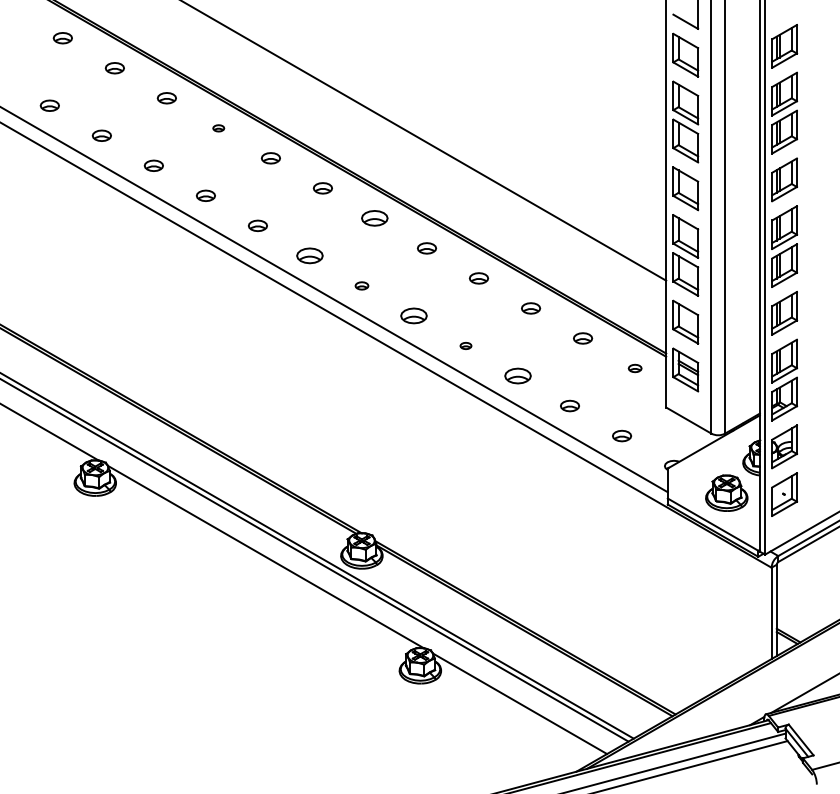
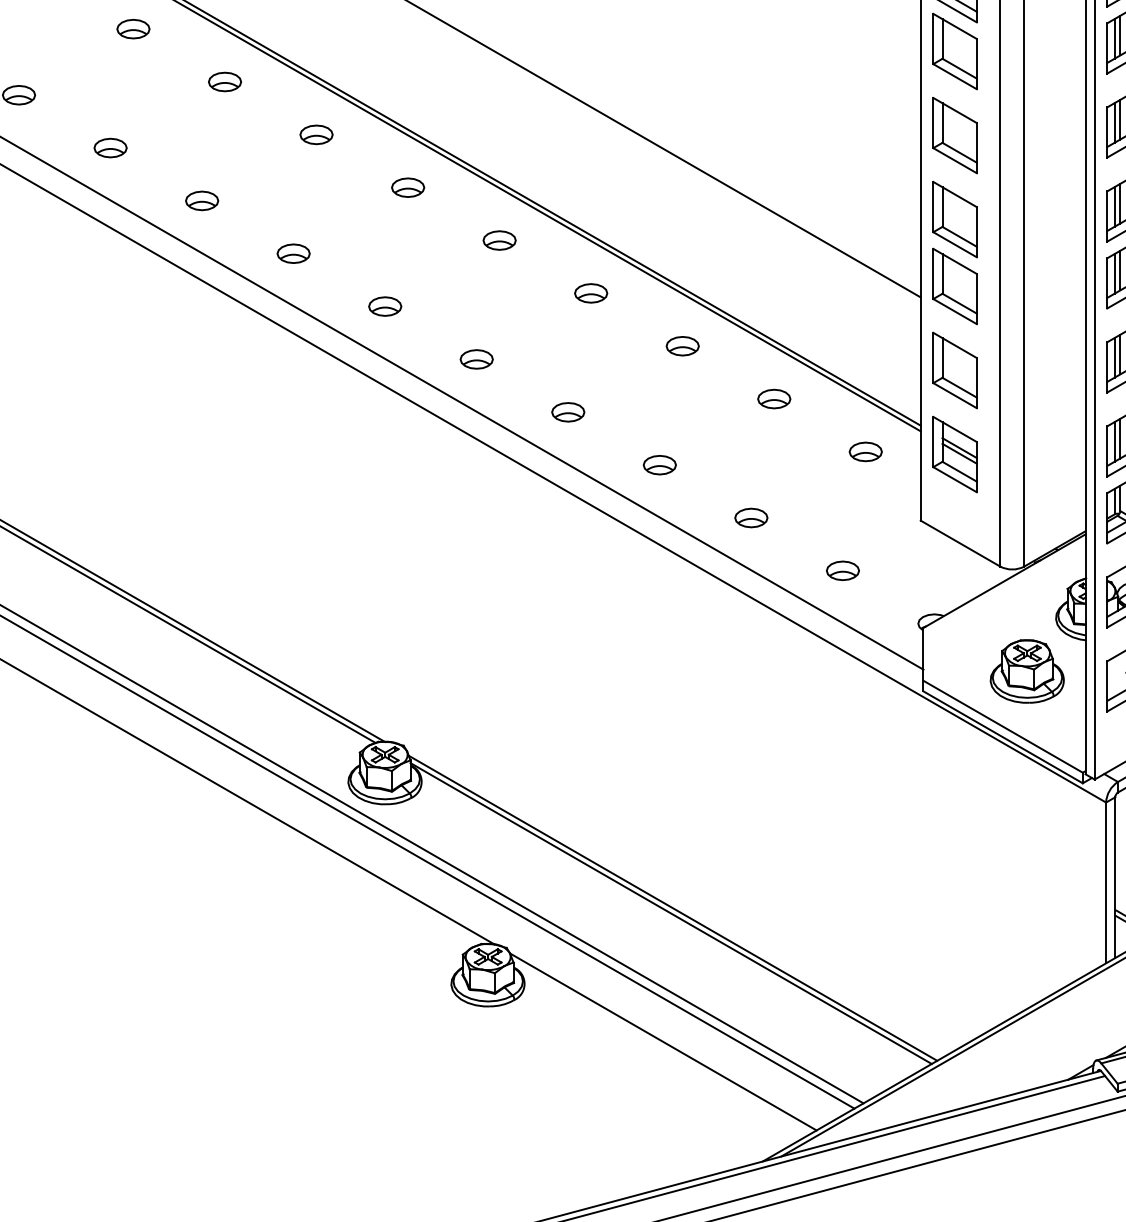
part: (218, 128) -> (132, 29), size x1.67
part: (375, 218) -> (409, 187), size x0.71
part: (309, 255) -> (292, 253), size x0.71
part: (361, 285) -> (384, 305), size x1.43
part: (413, 315) -> (475, 358), size x0.71
part: (465, 345) -> (567, 411), size x1.67
part: (635, 368) -> (866, 451), size x1.43
part: (517, 375) -> (658, 464), size x0.71

